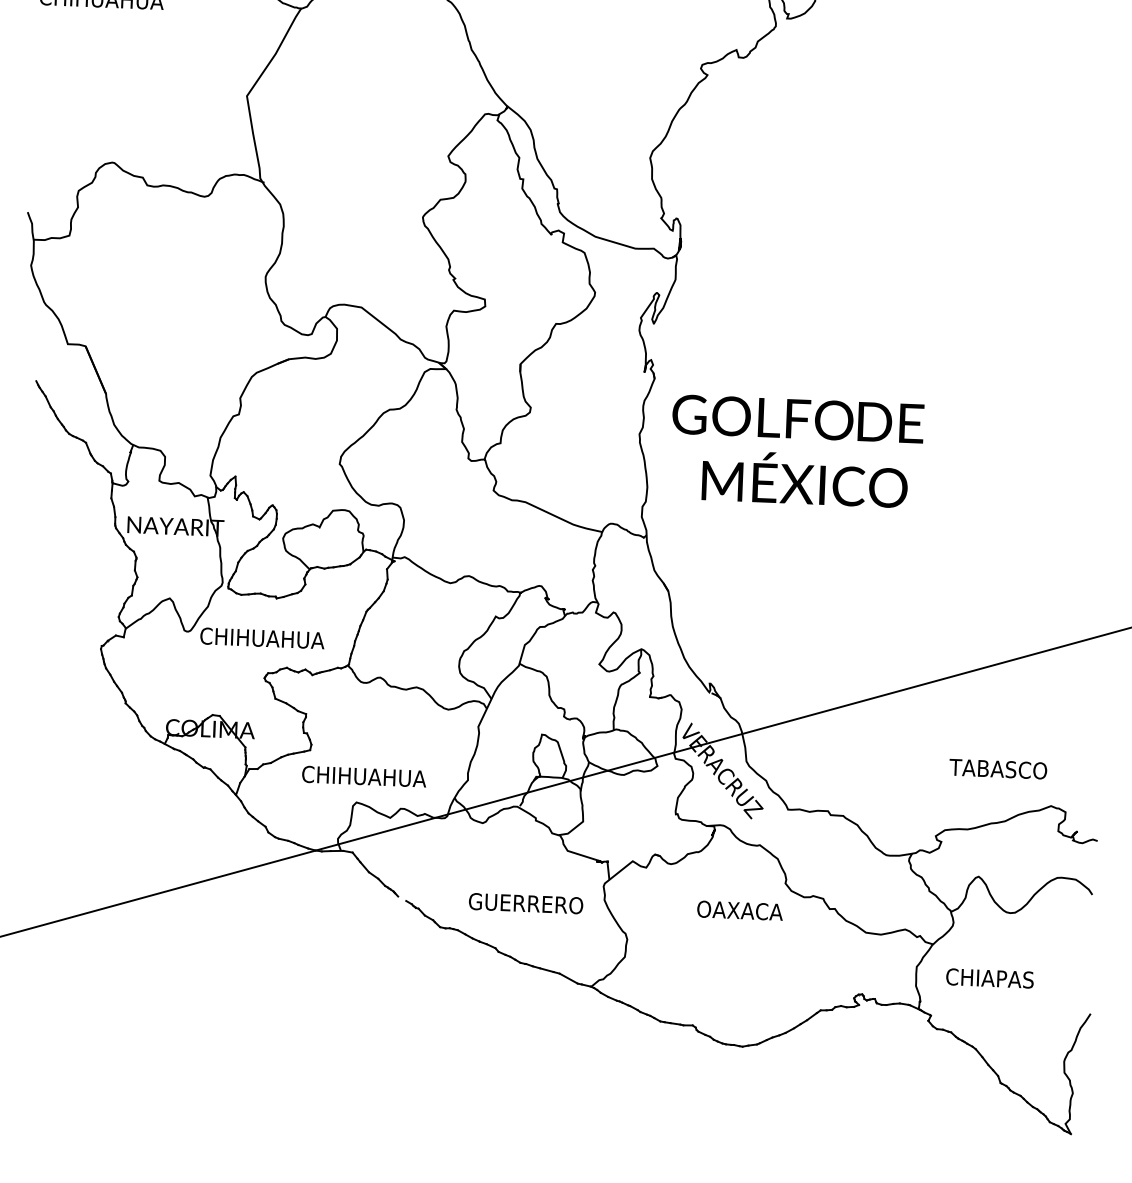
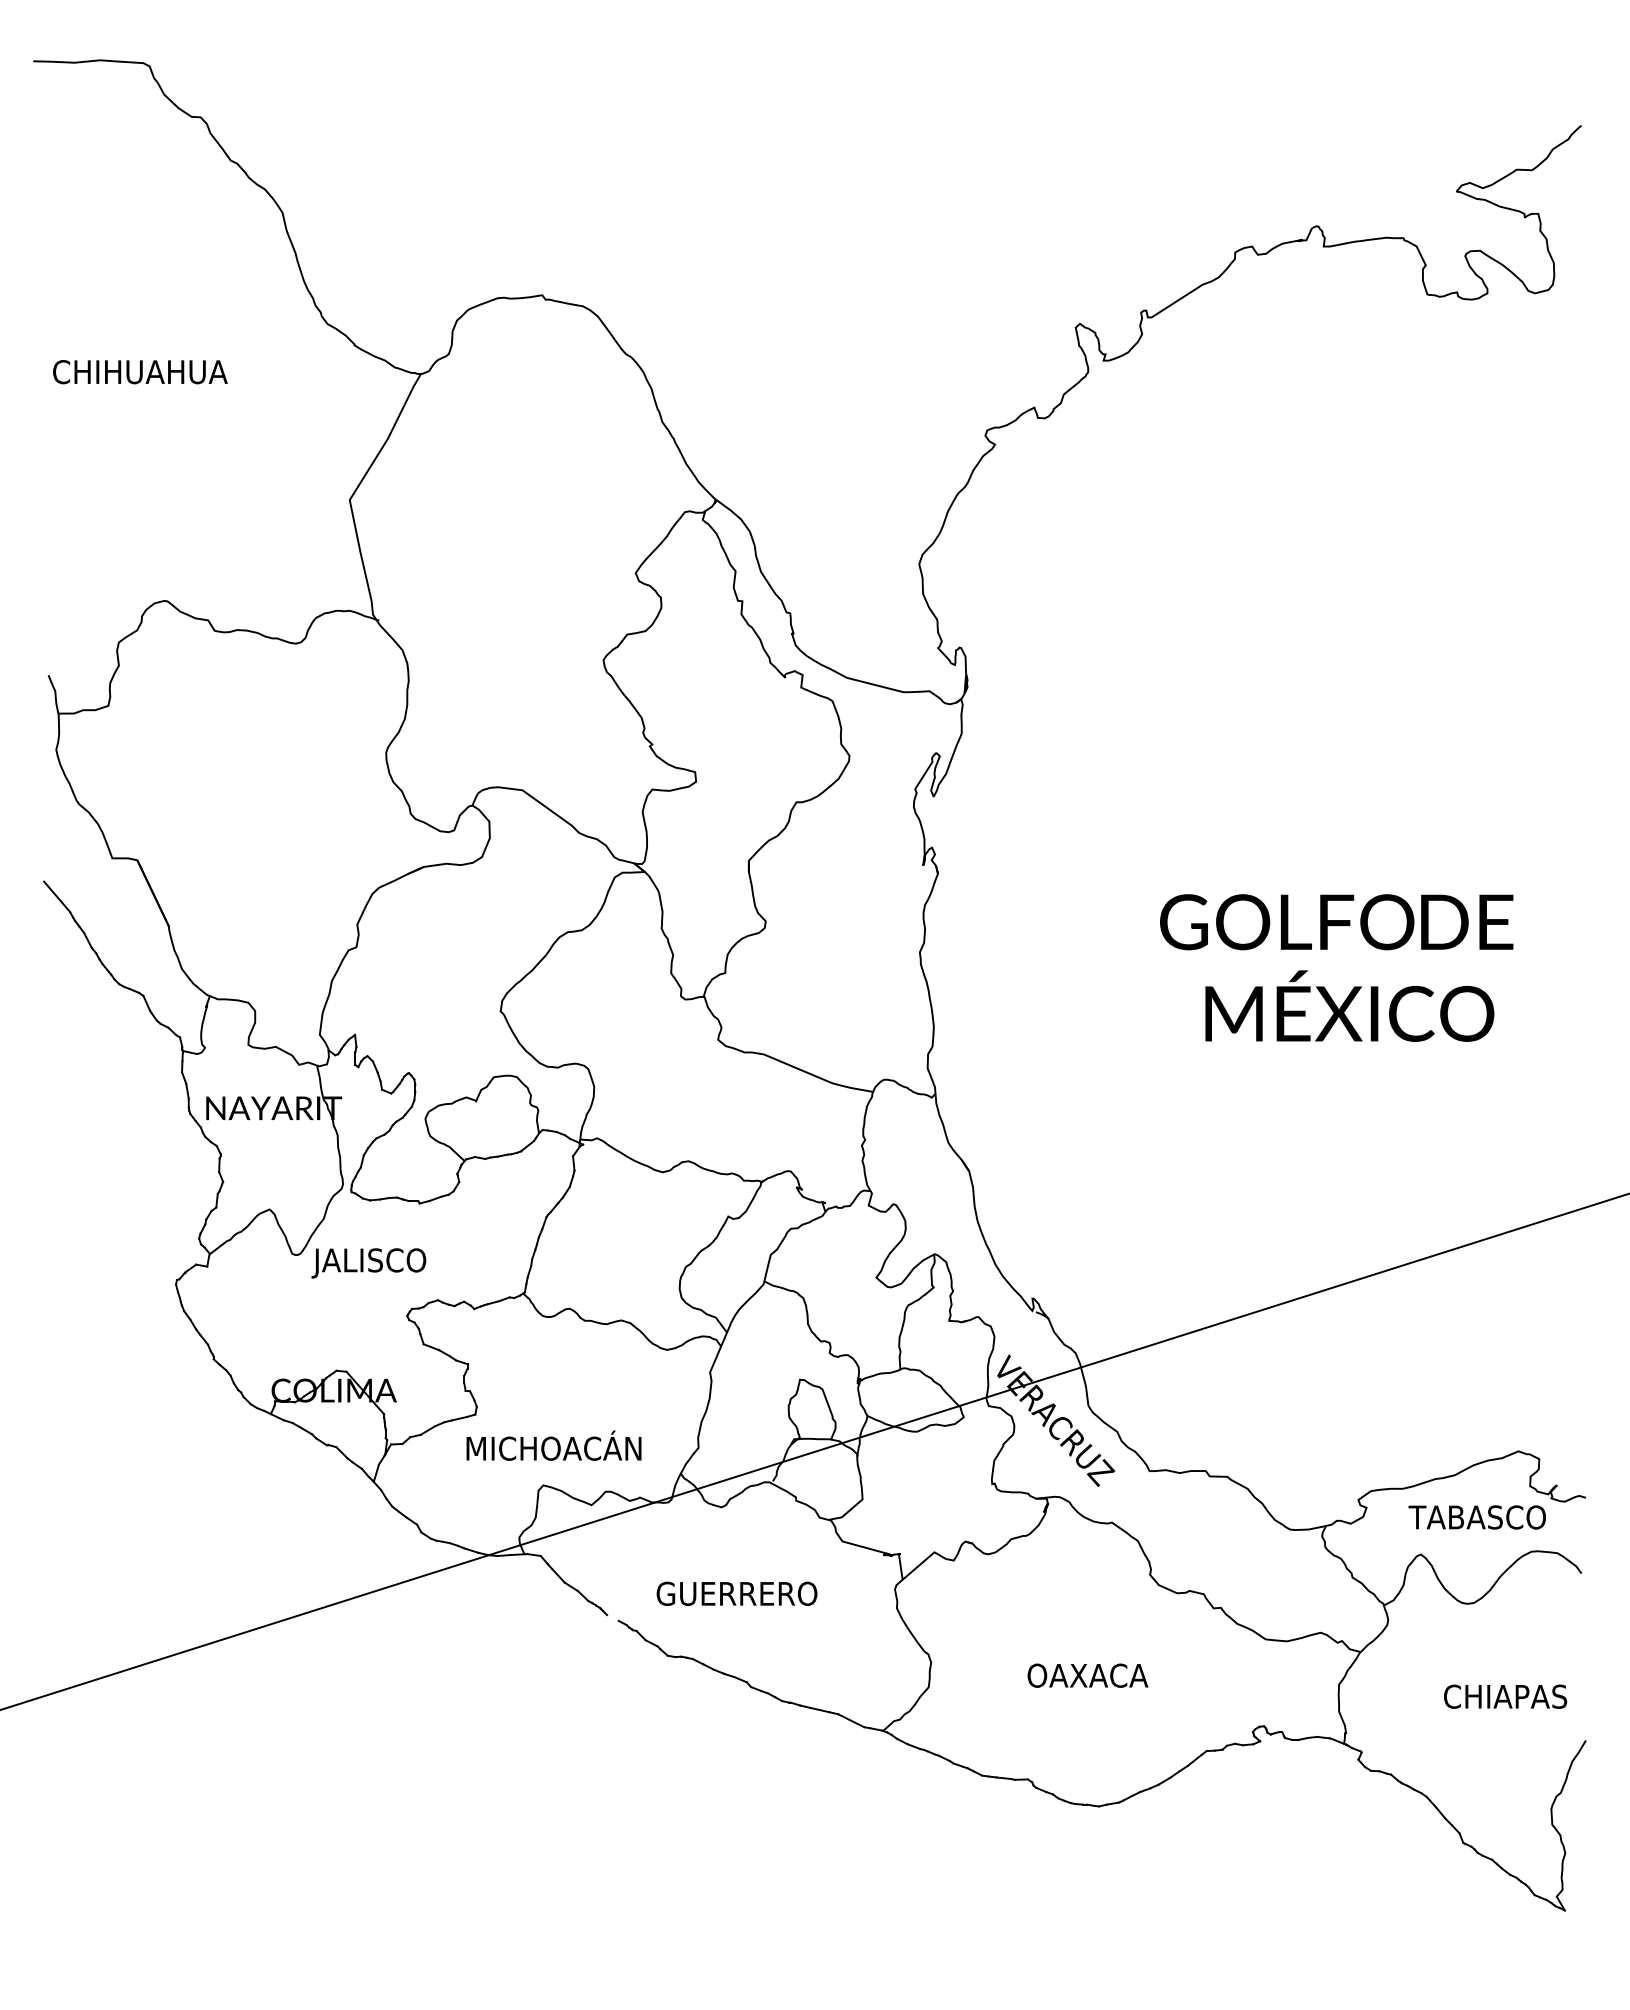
line: (27, 369) -> (57, 896), added
text: (796, 451) -> (1336, 967), moved
text: (261, 640) -> (400, 1263), CHIHUAHUA -> JALISCO
text: (997, 769) -> (1476, 1517), moved
text: (364, 774) -> (553, 1445), CHIHUAHUA -> MICHOACÁN
text: (525, 903) -> (736, 1593), moved
text: (739, 910) -> (1087, 1675), moved
text: (989, 978) -> (1505, 1696), moved

